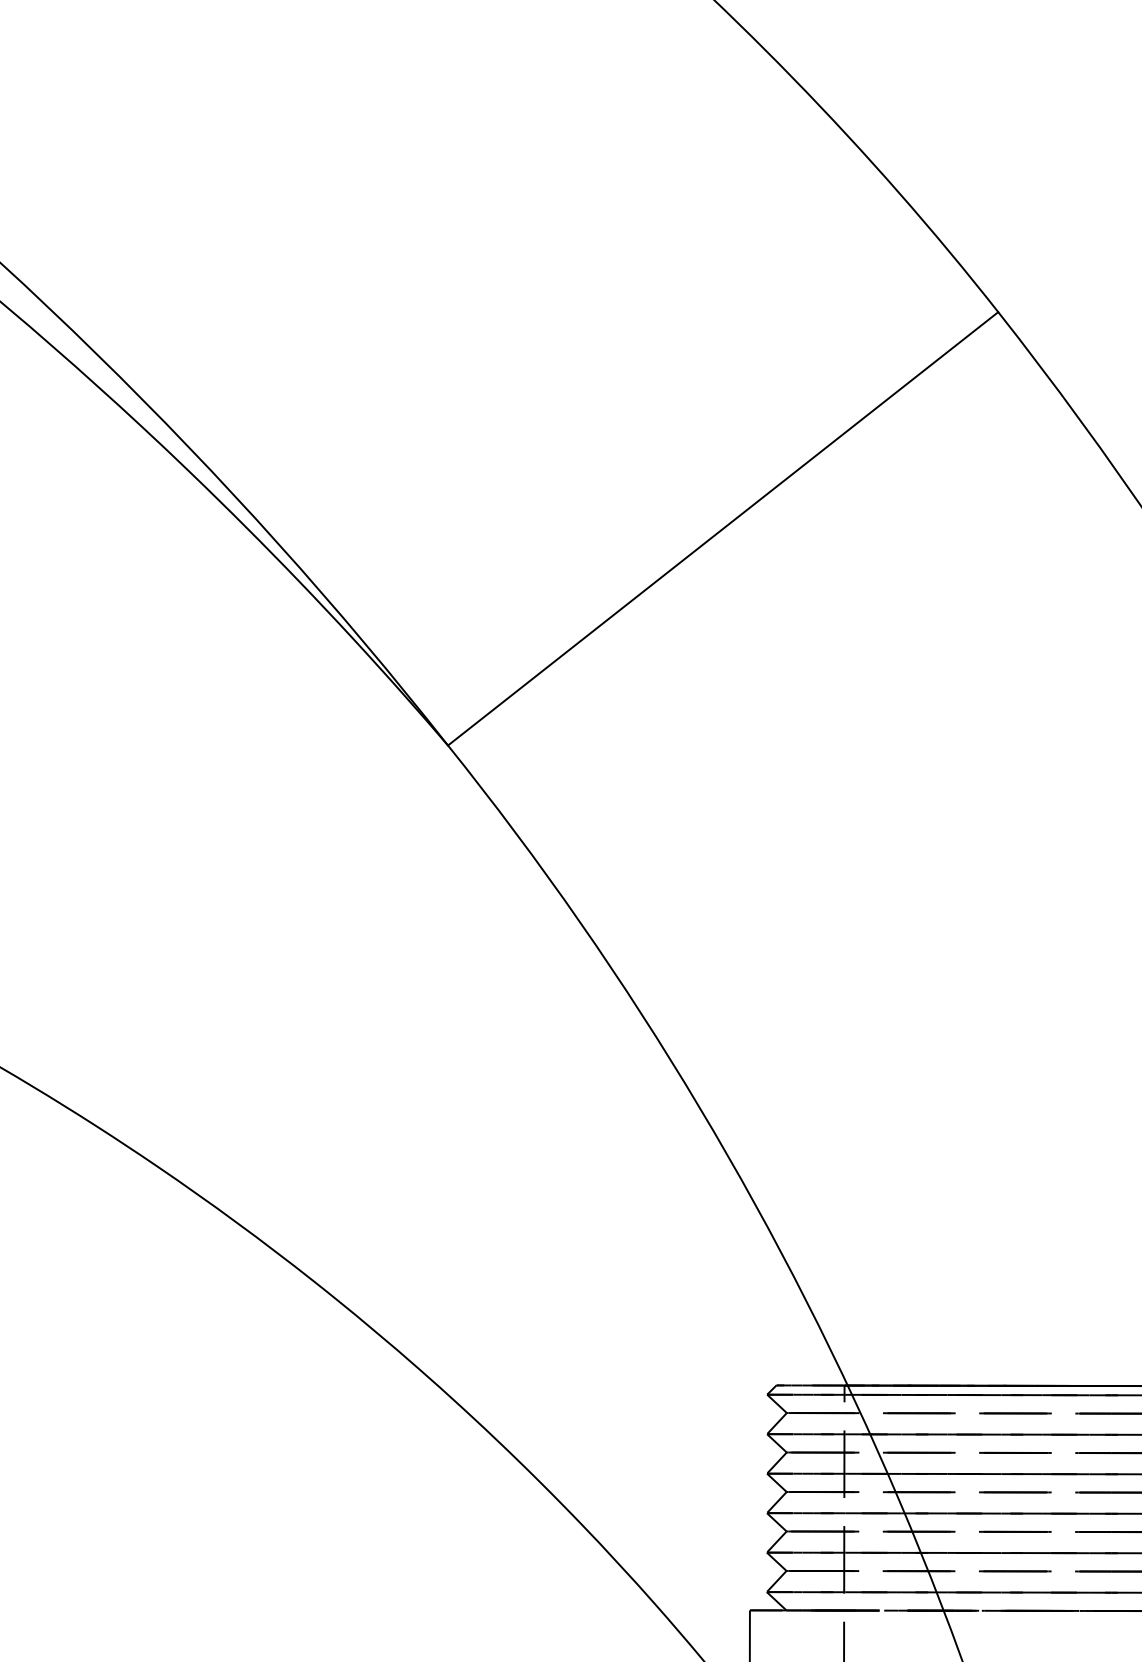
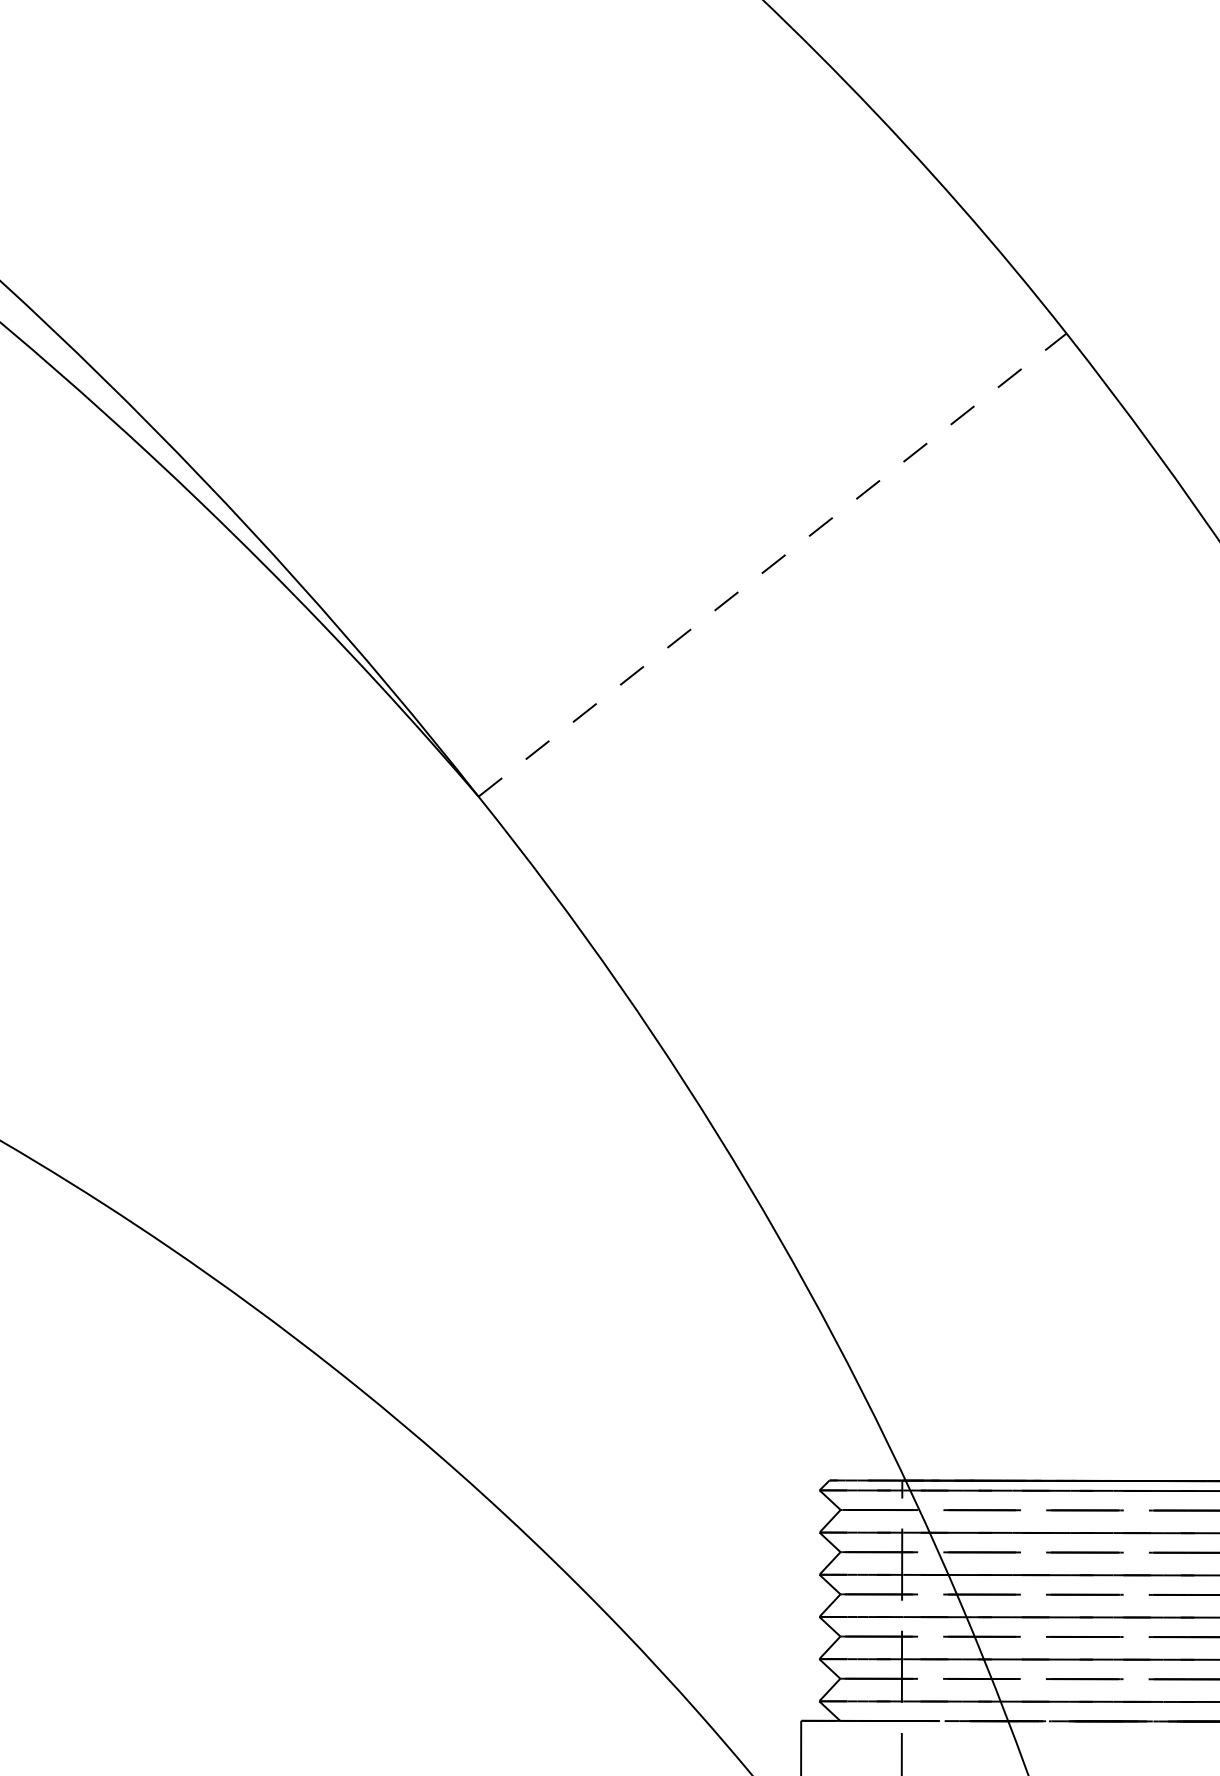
line: (723, 528) -> (772, 564), solid -> dashed

